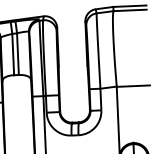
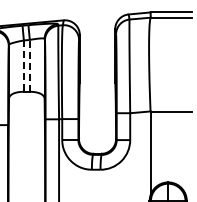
line: (17, 53) -> (29, 65), solid -> dashed
line: (12, 54) -> (23, 66), solid -> dashed

